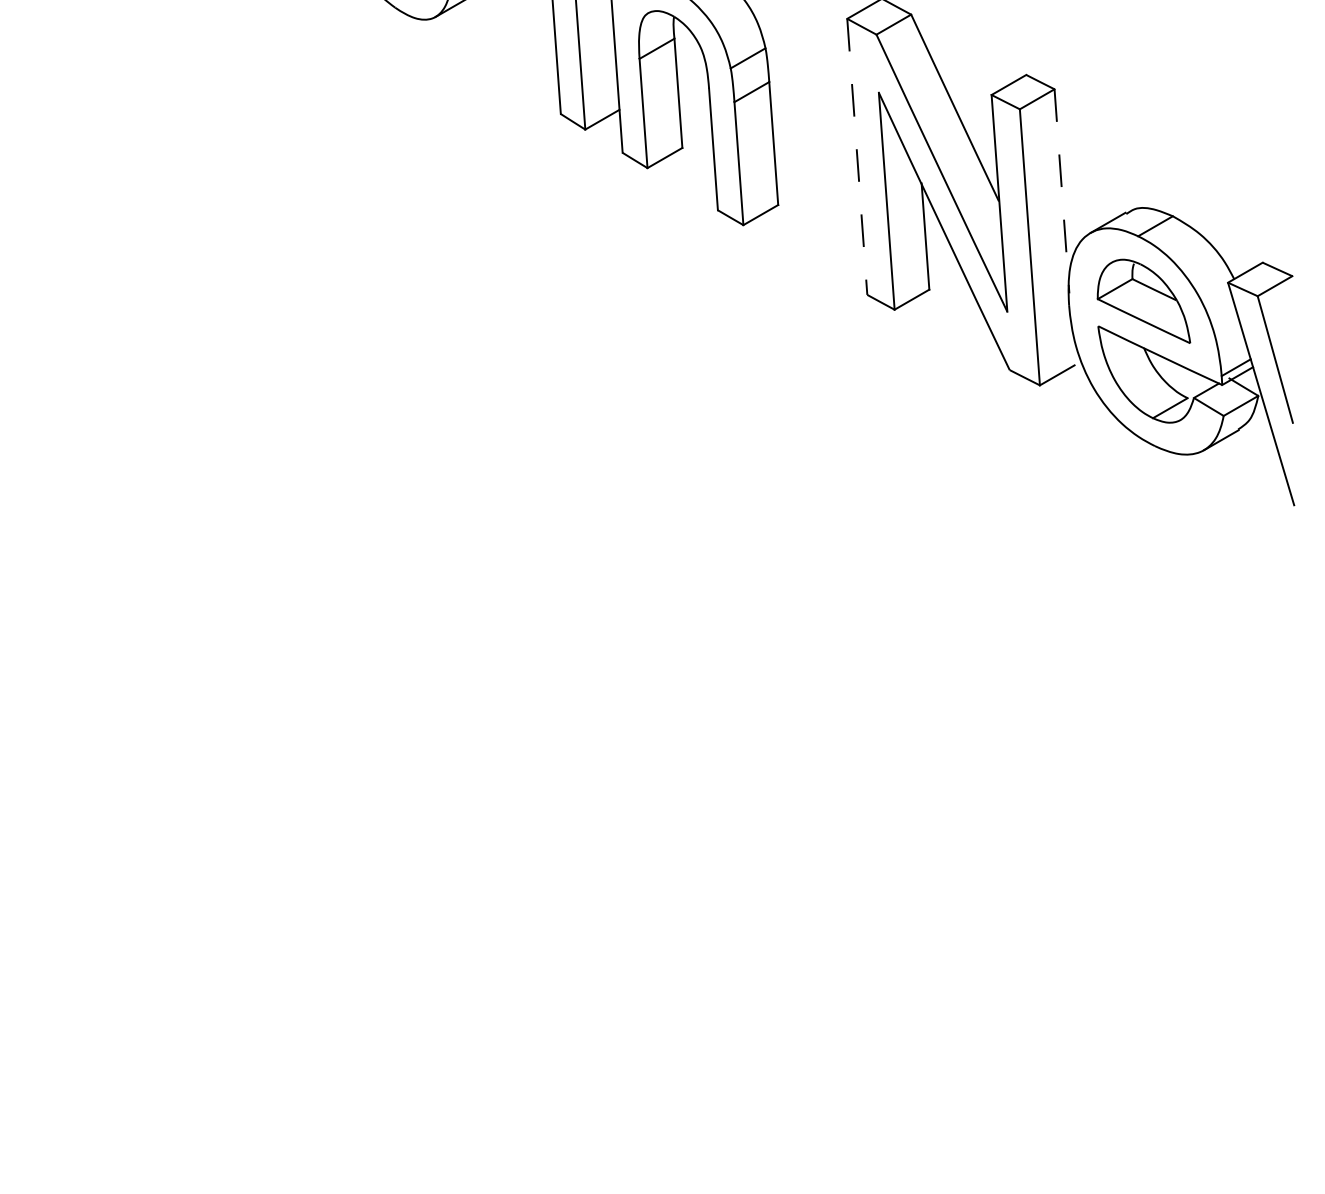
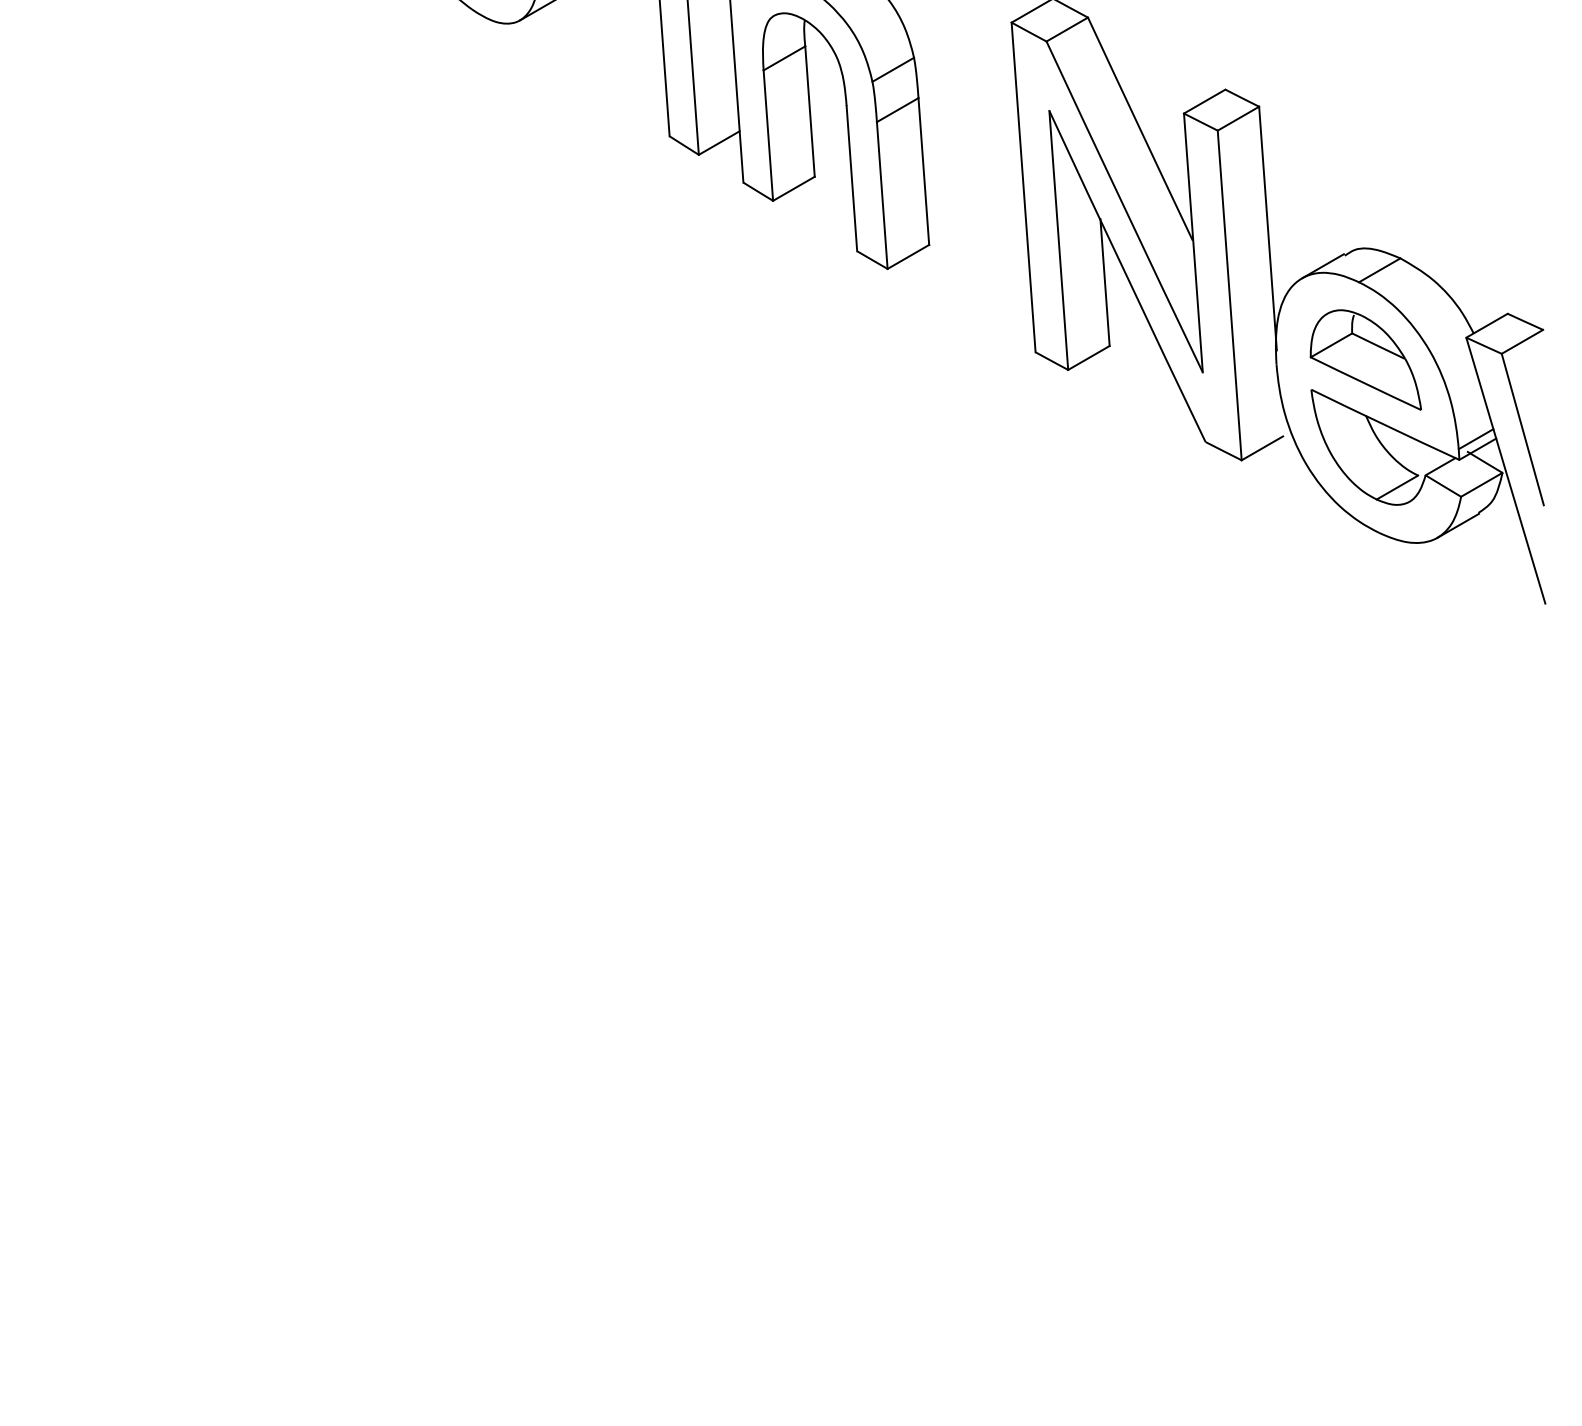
line: (857, 157) -> (1023, 188), dashed -> solid
line: (1062, 191) -> (1268, 228), dashed -> solid

